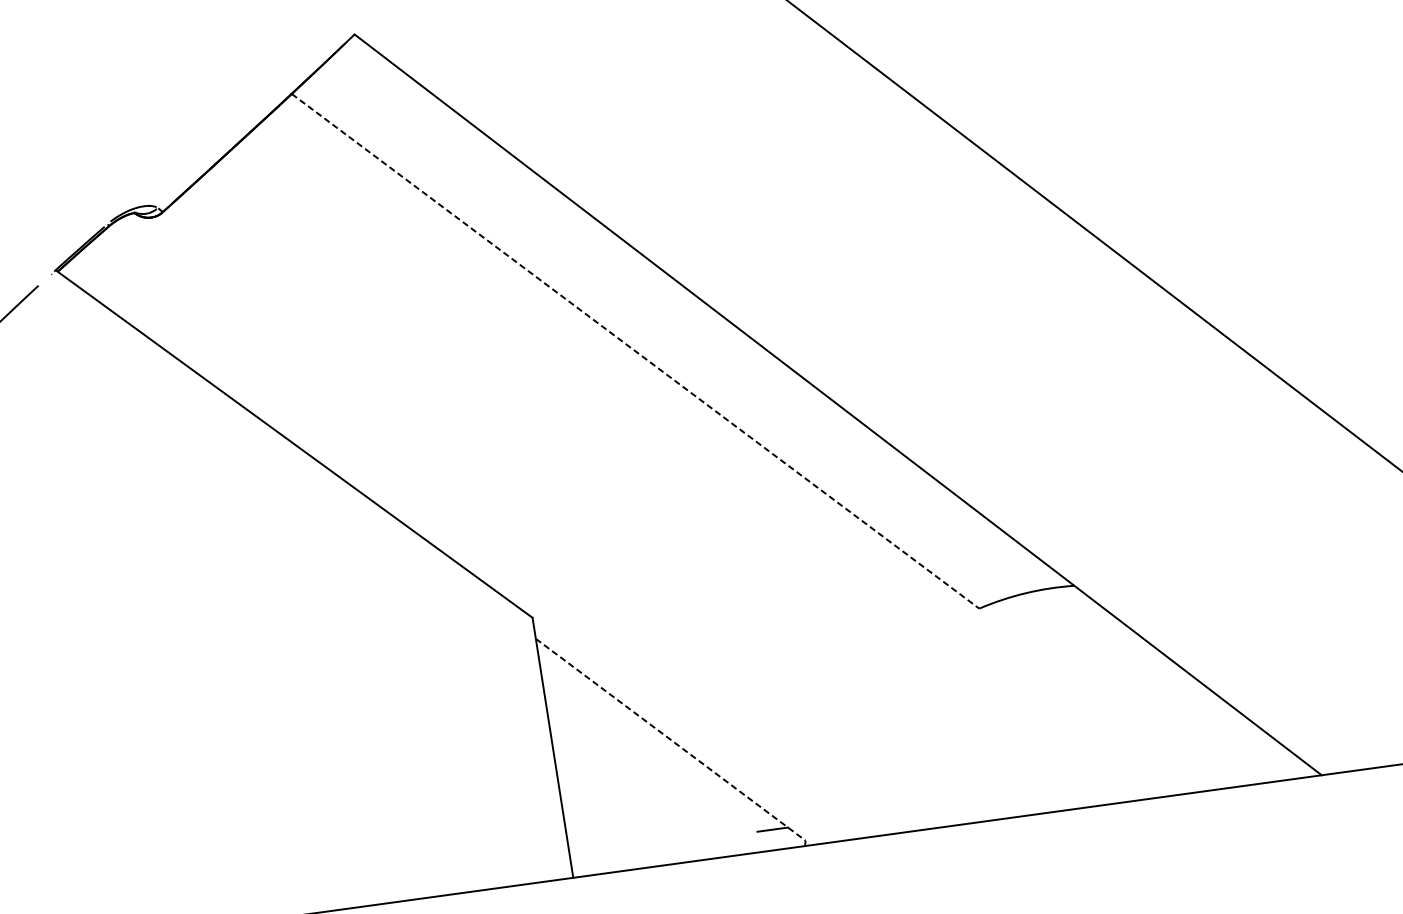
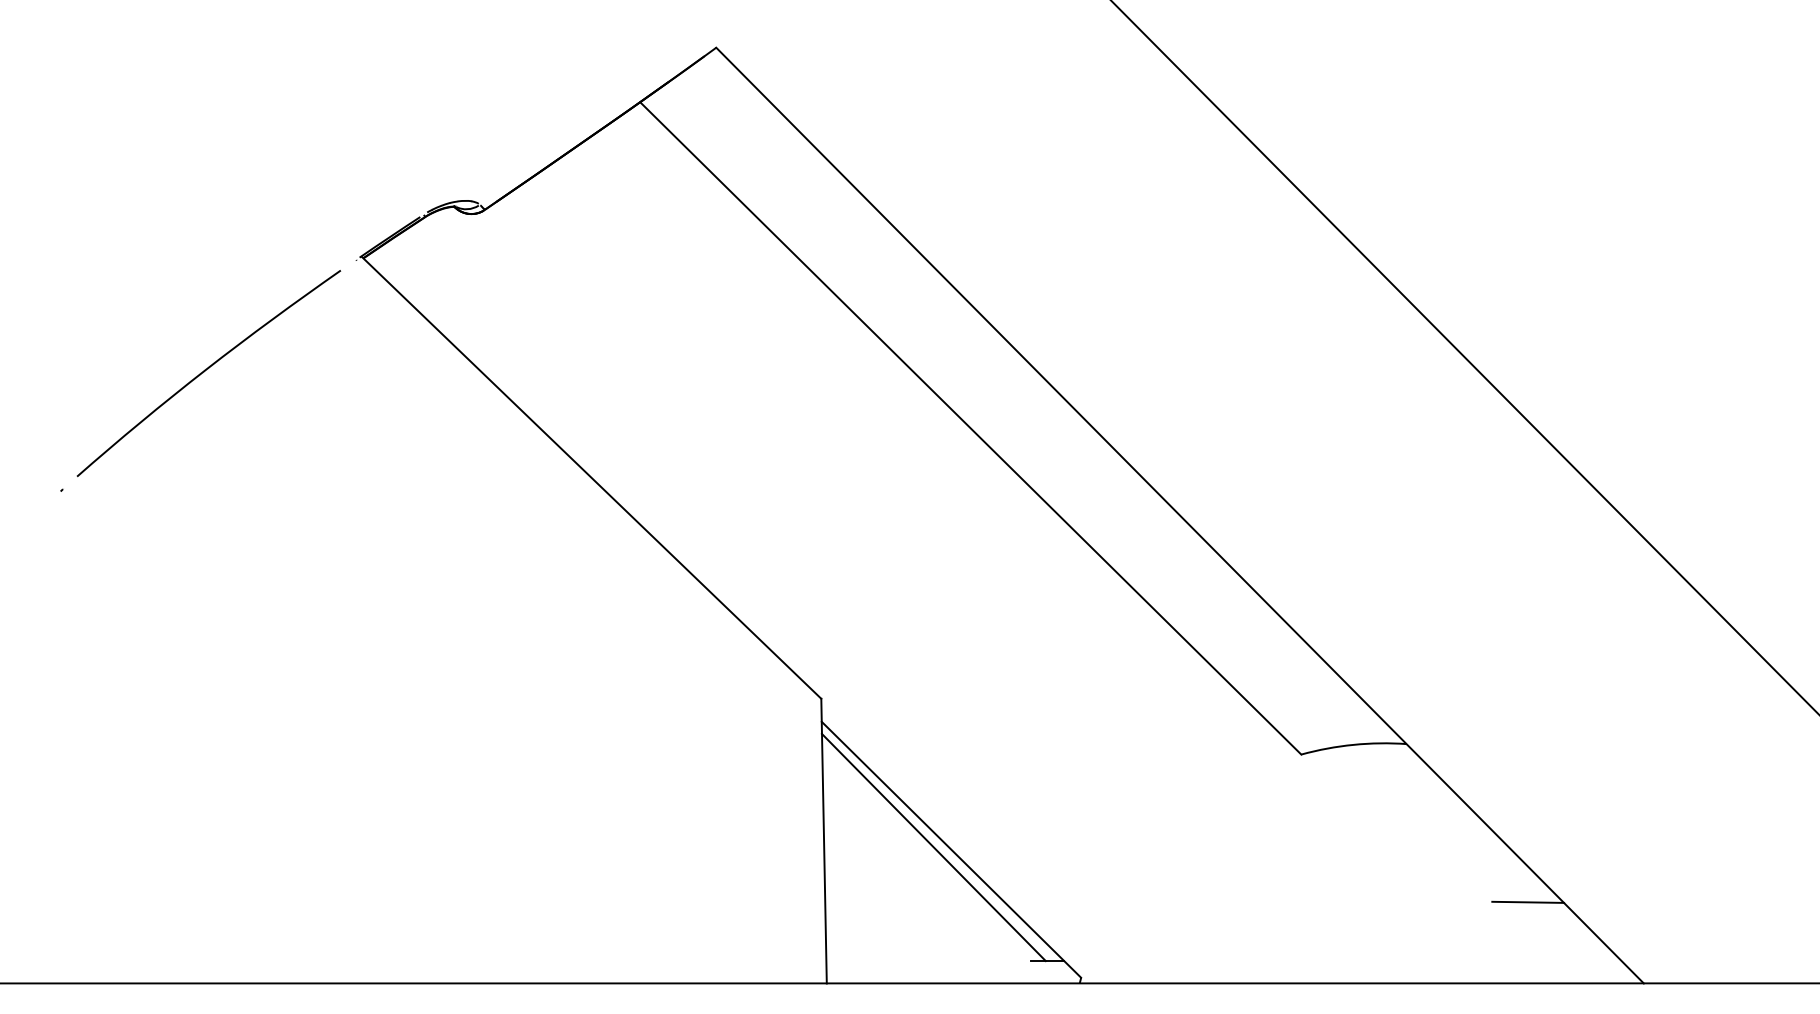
line: (636, 351) -> (971, 428), dashed -> solid
line: (1205, 714) -> (1528, 901), added
line: (653, 739) -> (933, 847), added
line: (670, 740) -> (951, 850), dashed -> solid

